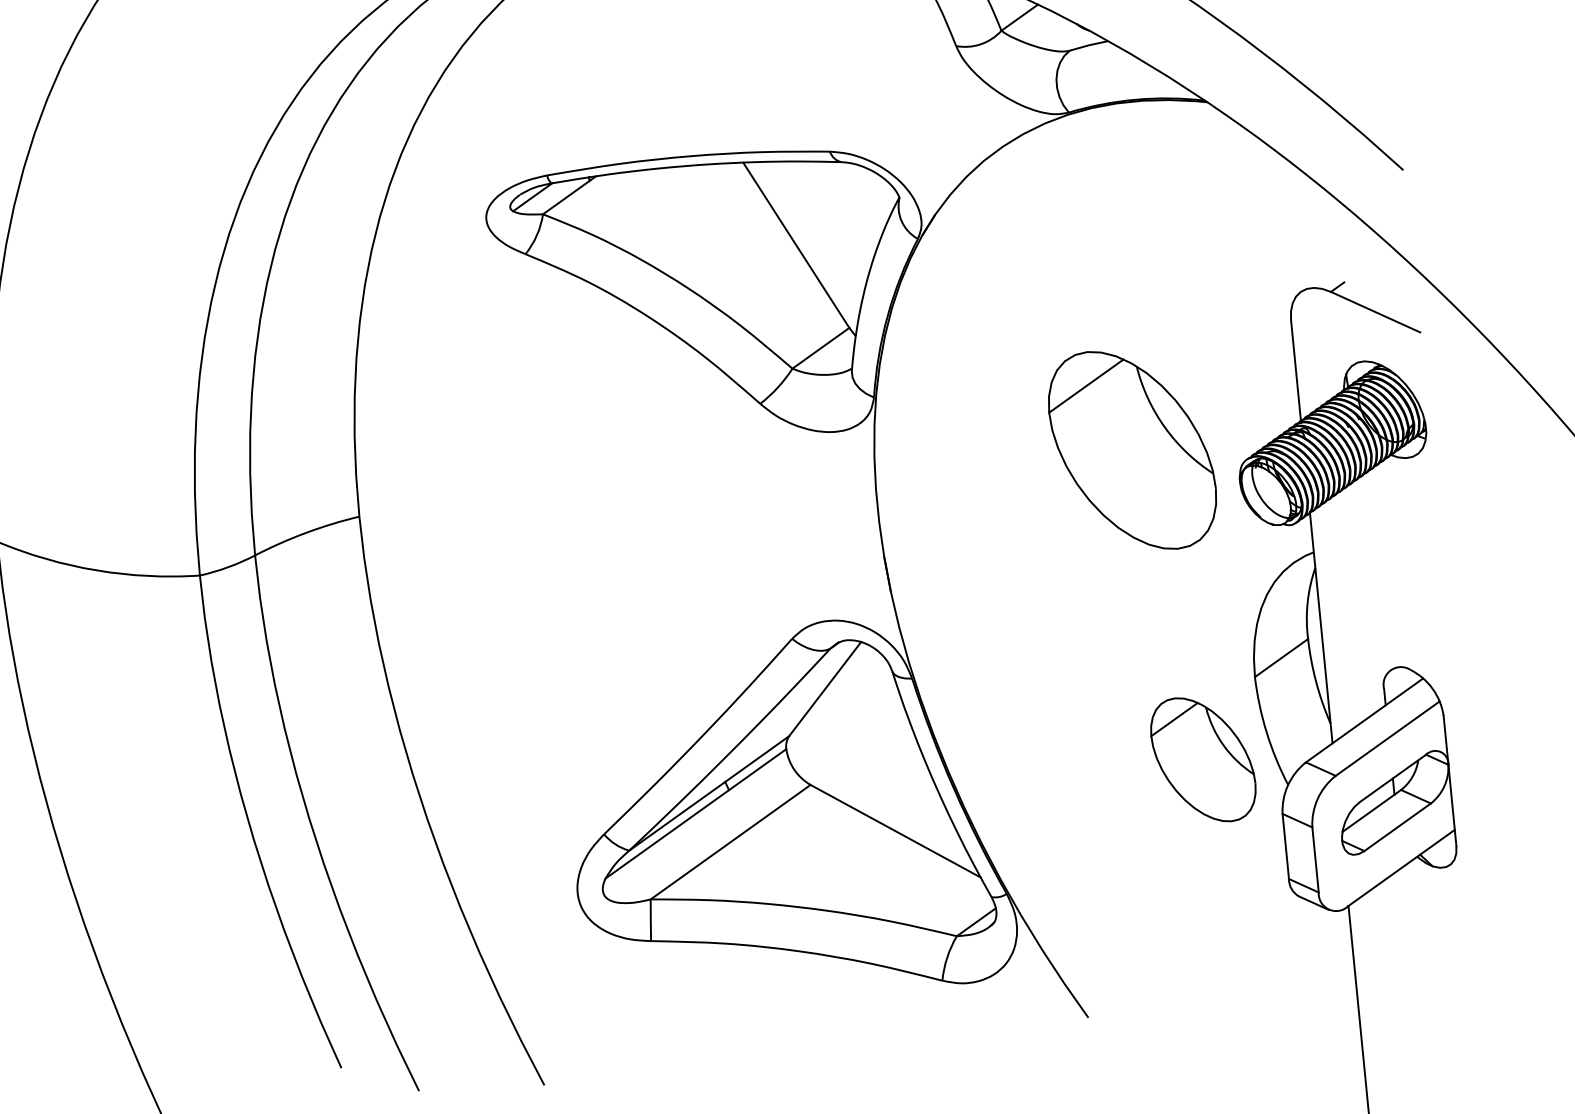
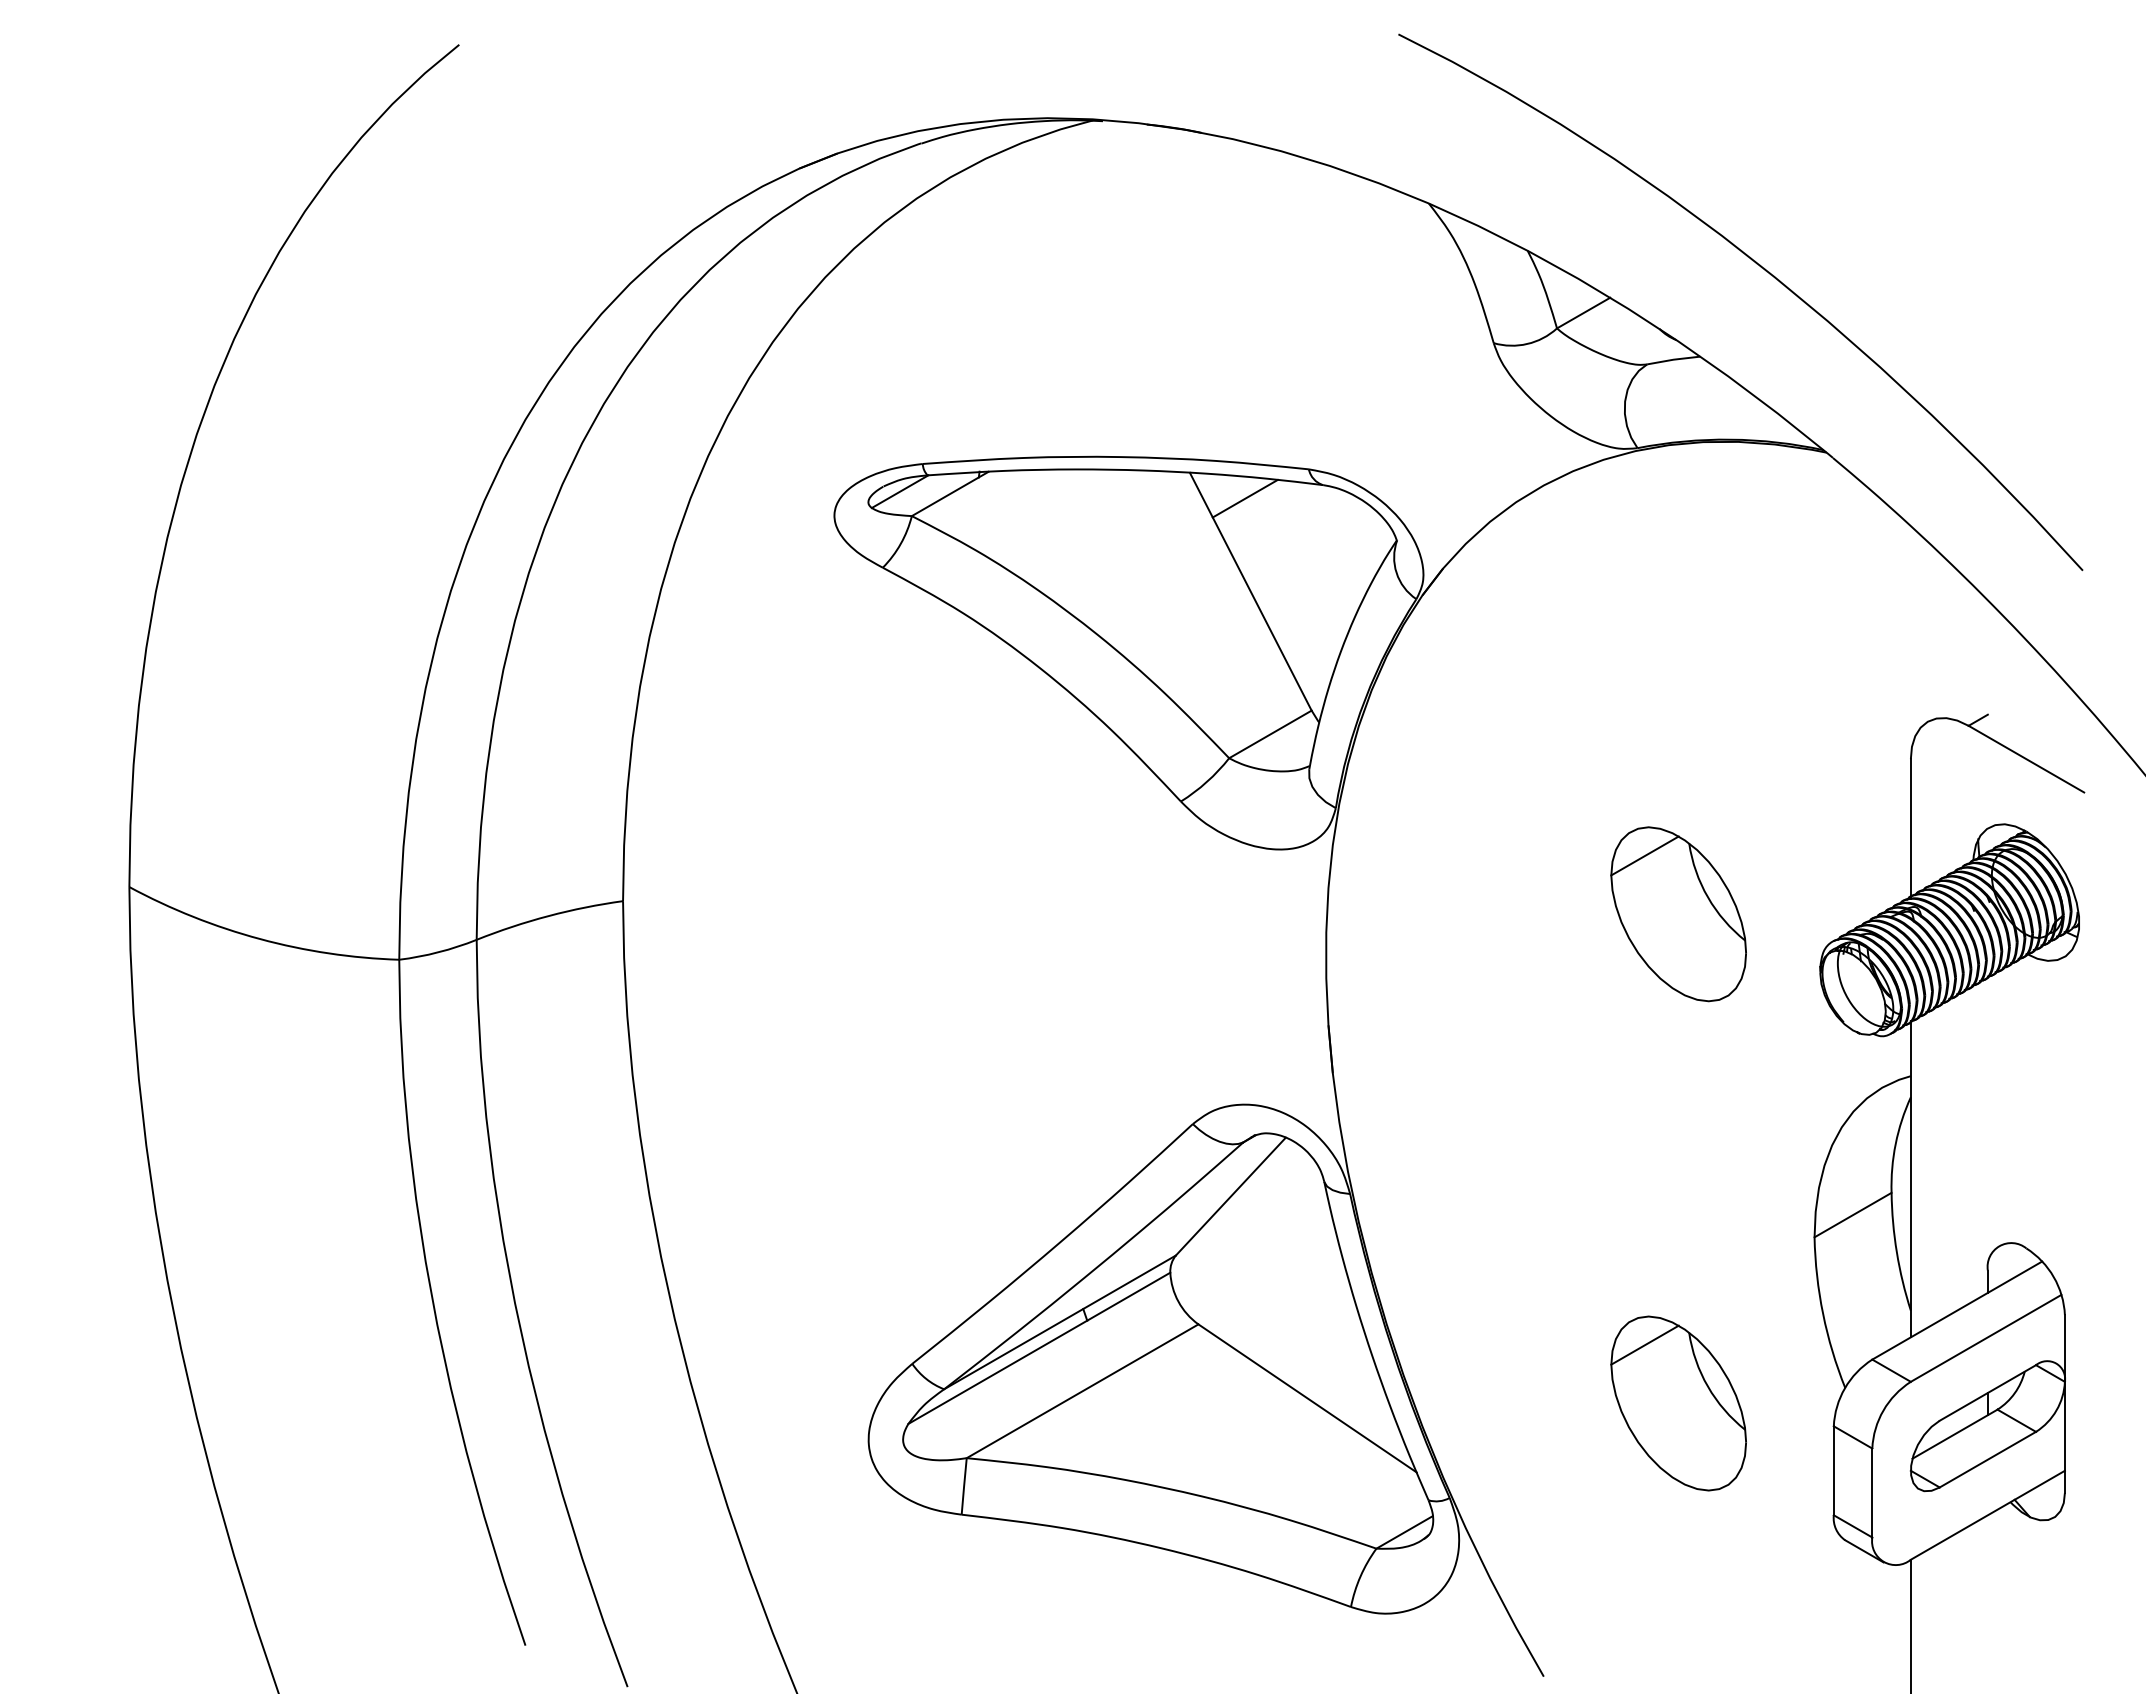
line: (785, 177) -> (1244, 498), added
part: (1132, 450) -> (1678, 914), size x0.62
part: (1203, 759) -> (1678, 1403), moved

